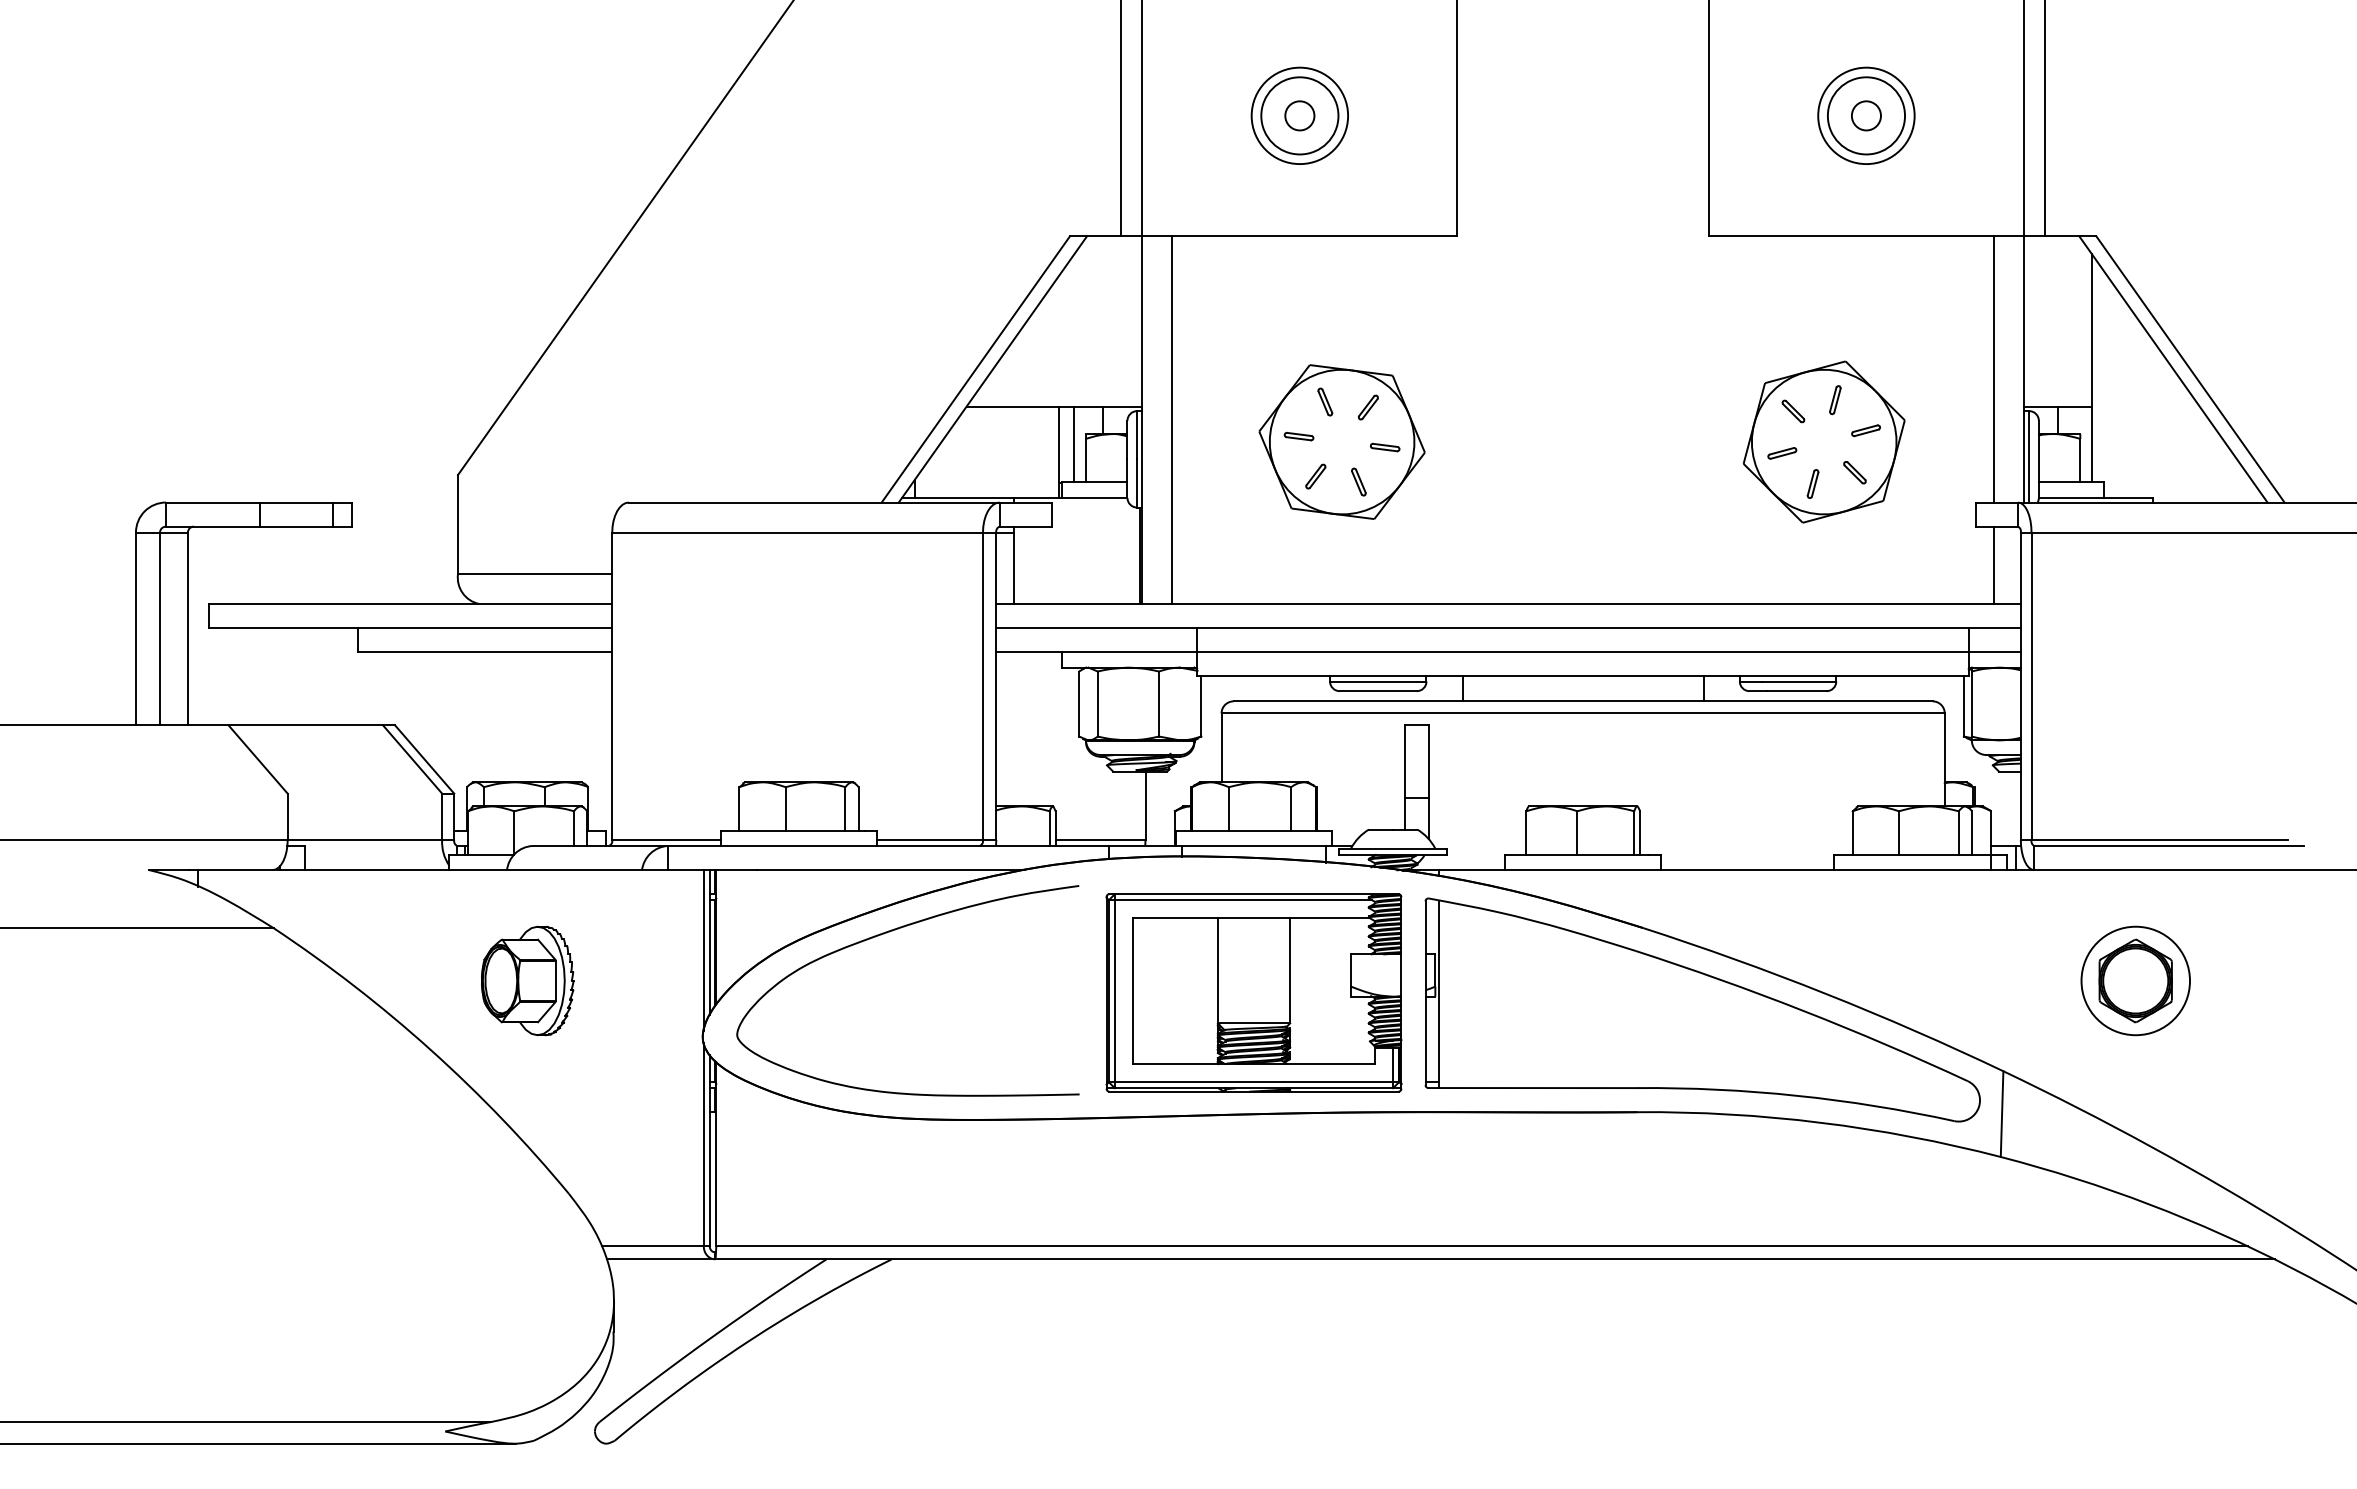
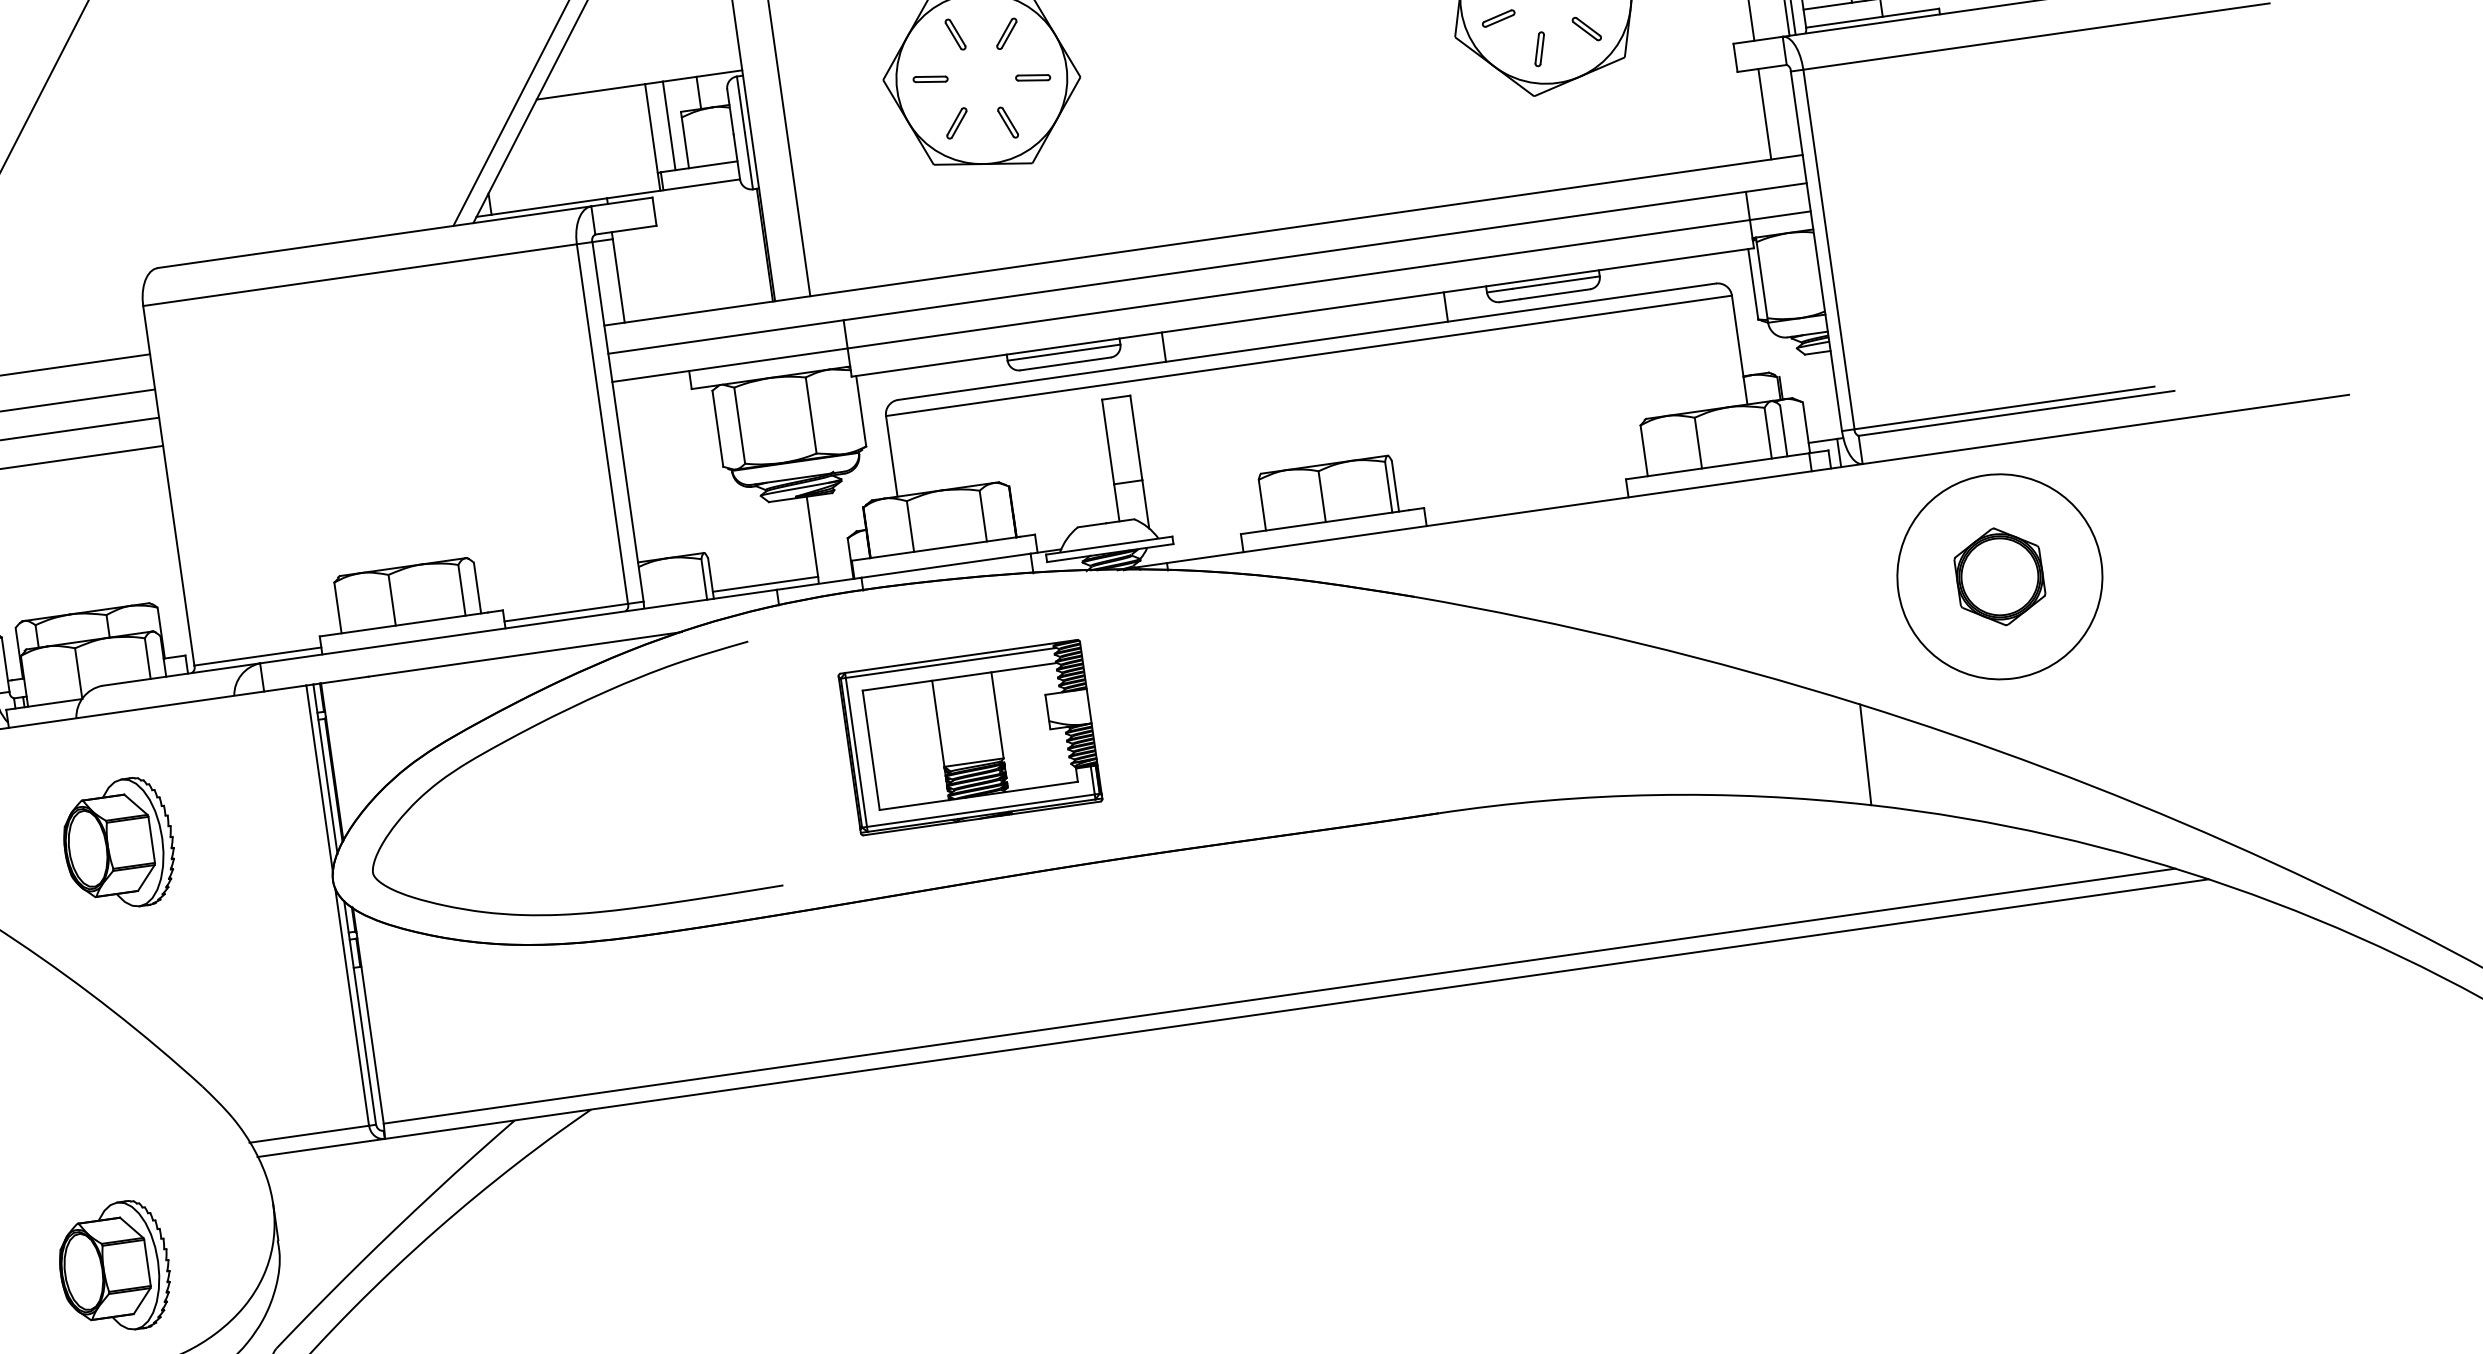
circle: (2135, 980) -> (1999, 576), size x1.6
part: (1253, 992) -> (969, 737), size x0.7
part: (1702, 1009) -> (1497, 682), removed
part: (473, 1334) -> (114, 1267), added

